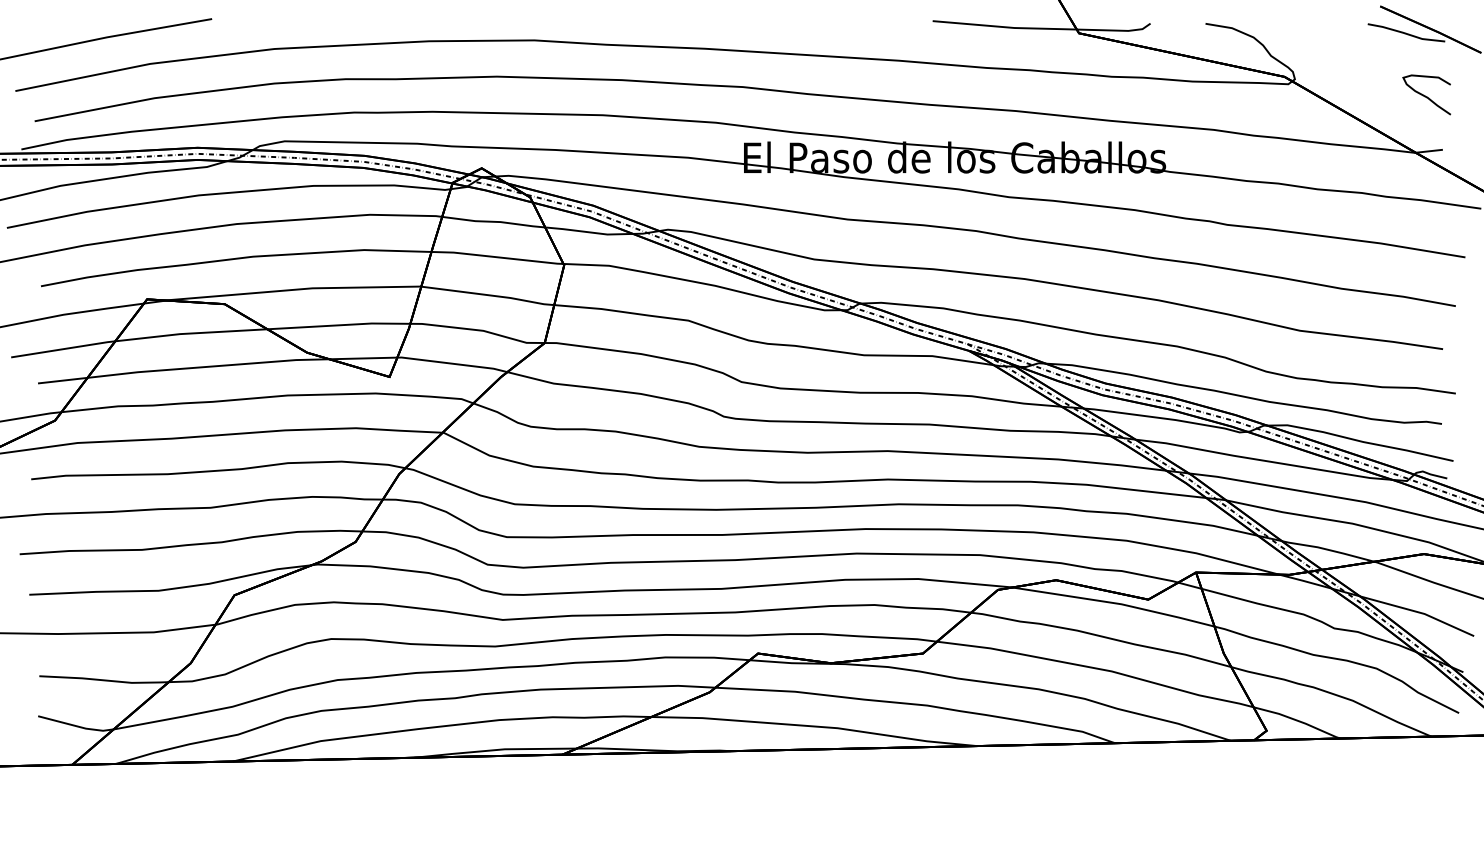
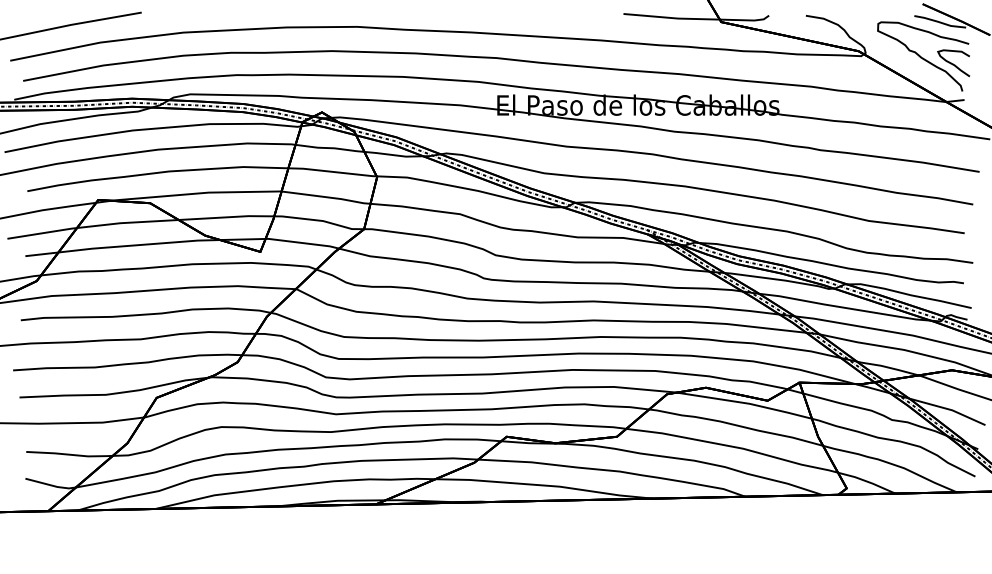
curve: (1381, 86) -> (923, 57), added

